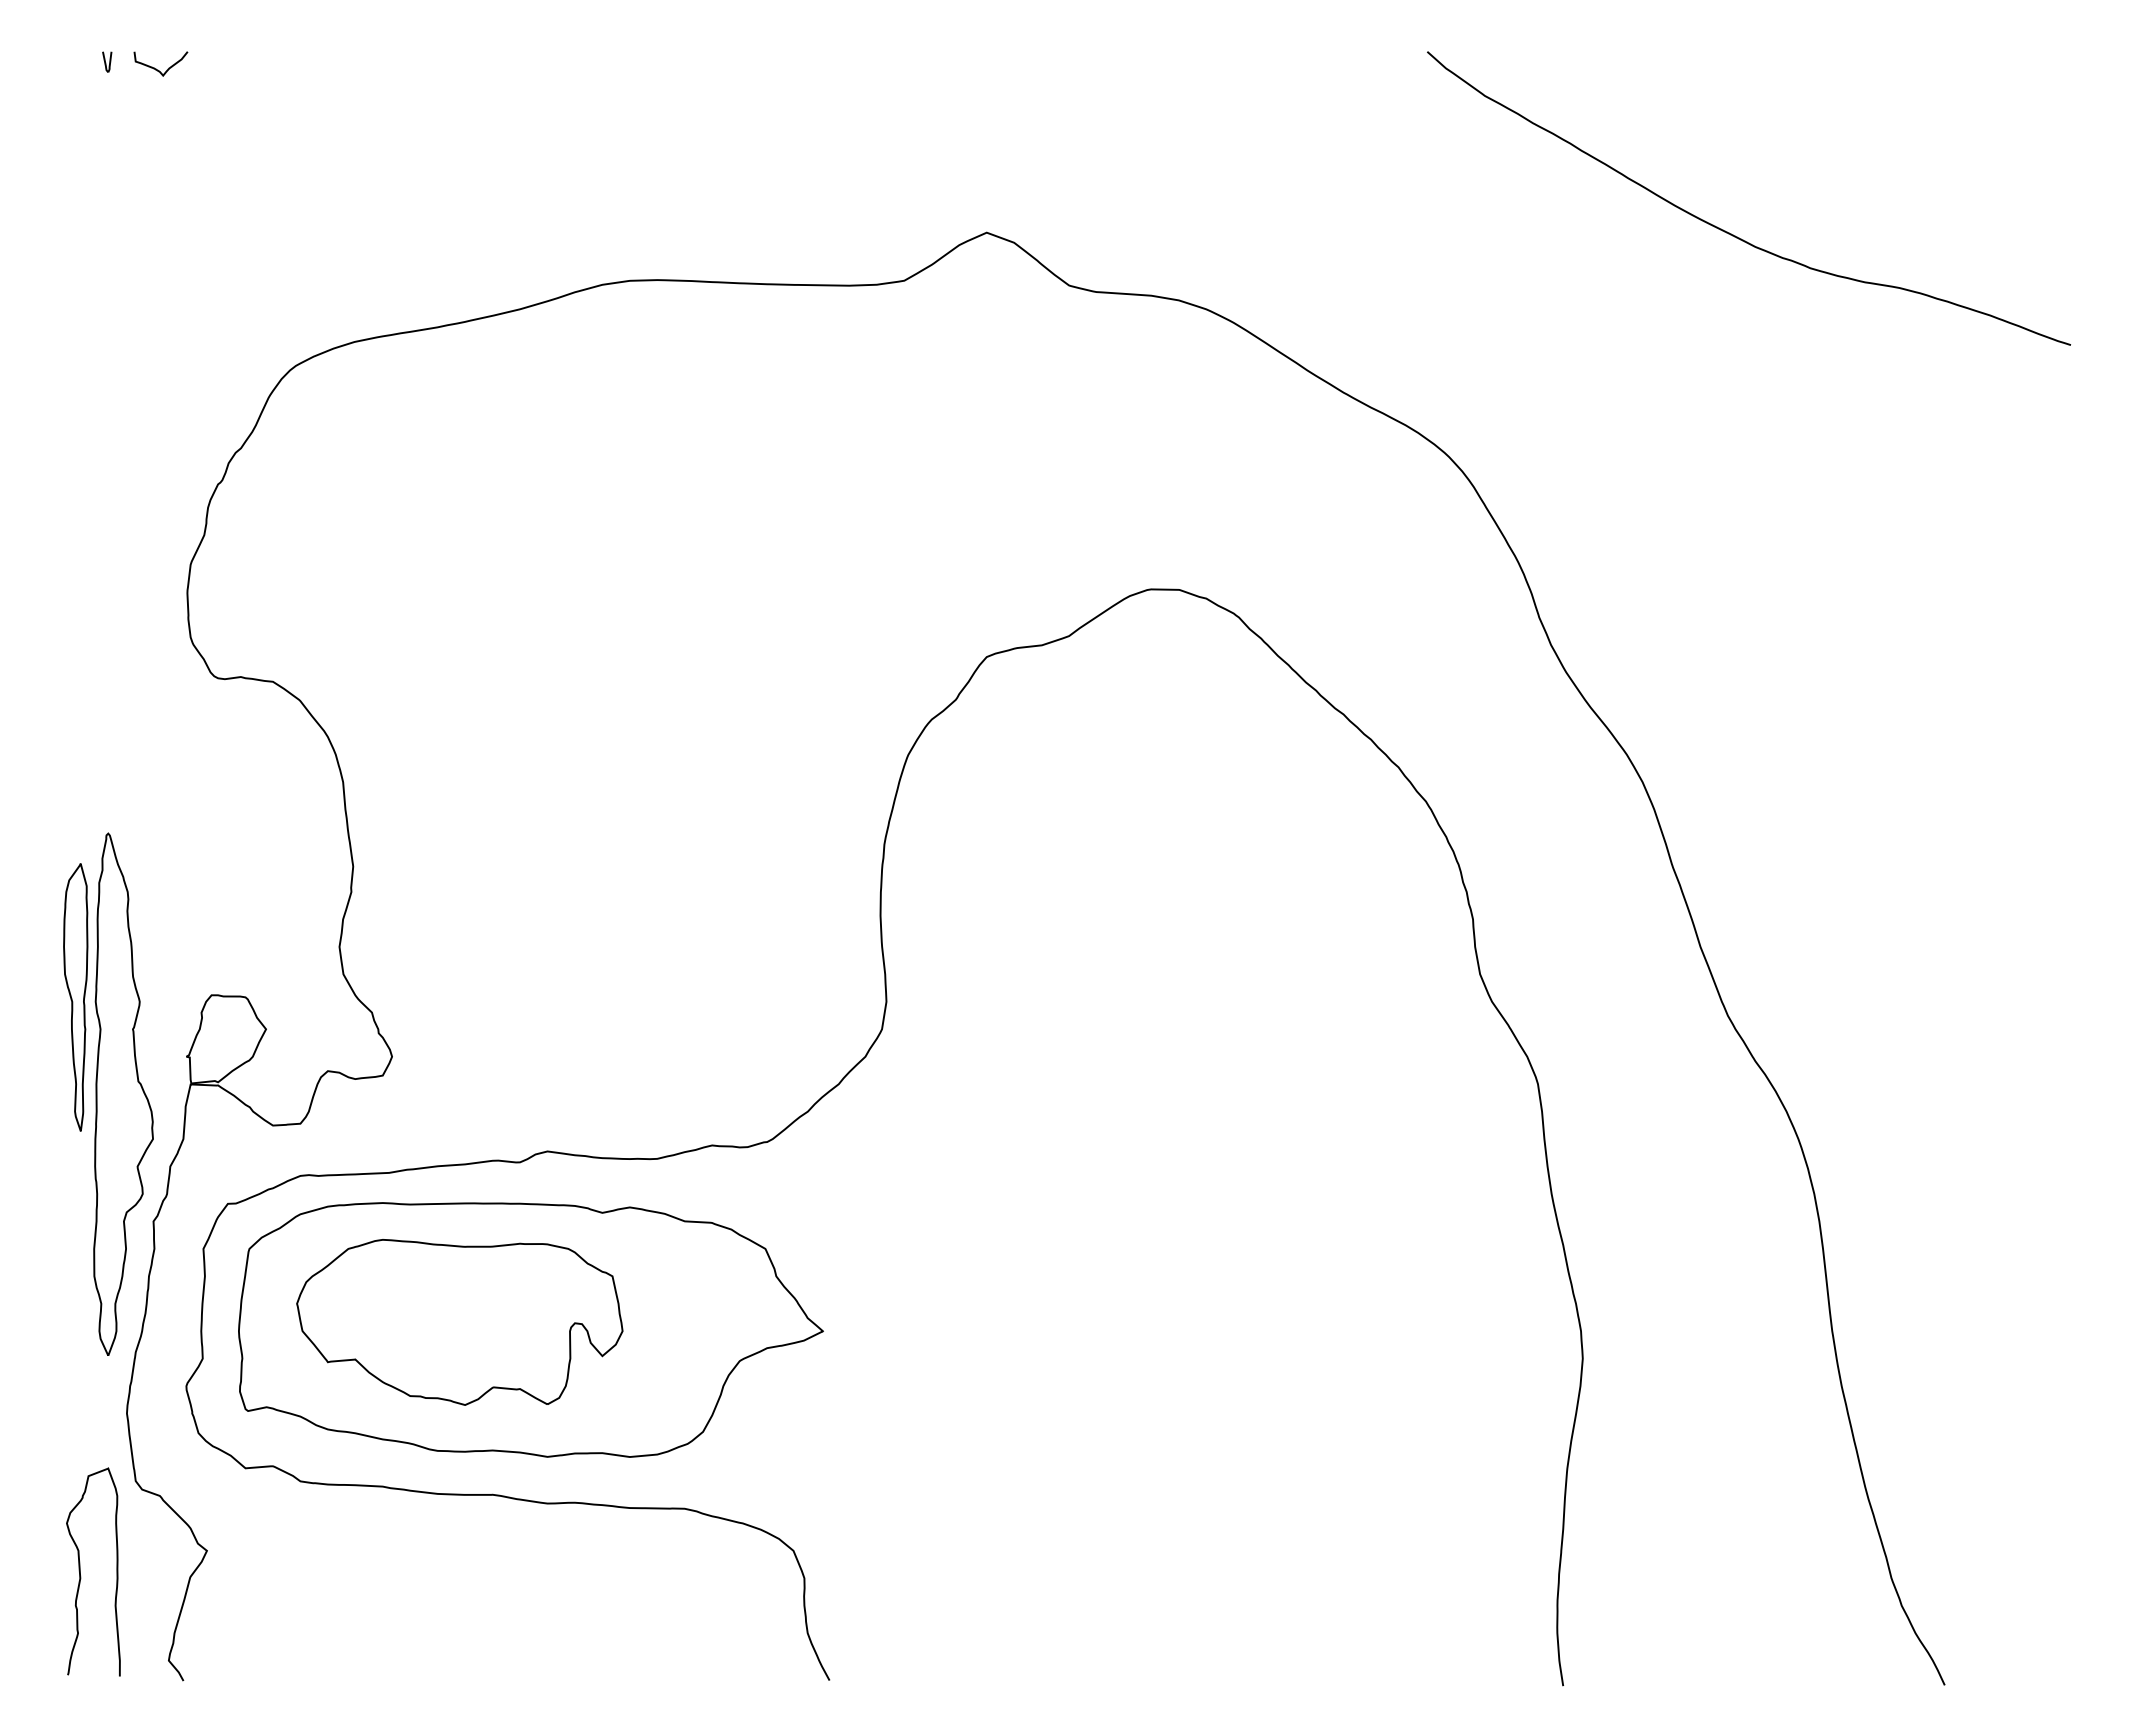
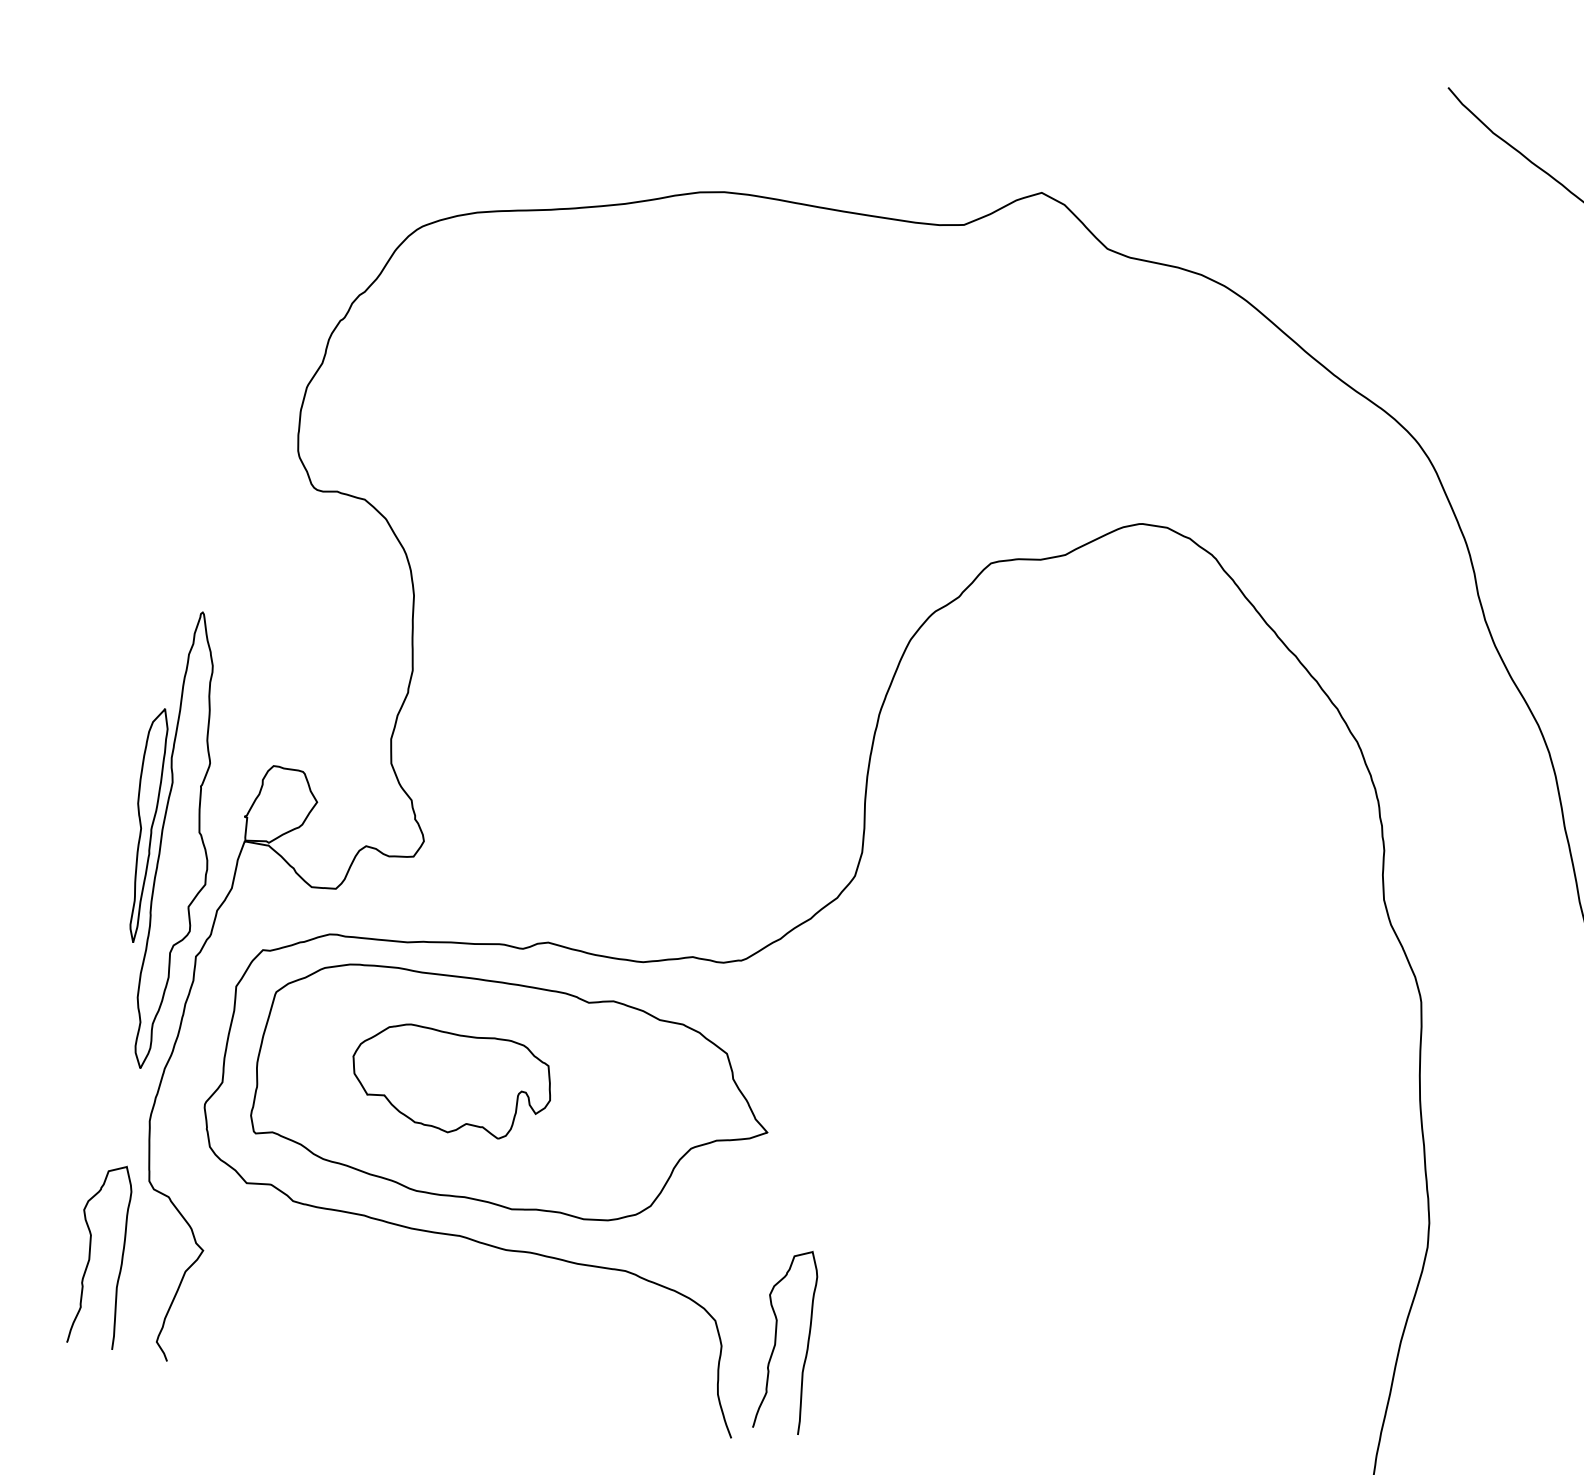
part: (75, 997) -> (144, 825), moved
part: (459, 1322) -> (451, 1081), size x0.7
curve: (864, 1561) -> (776, 1338), added

